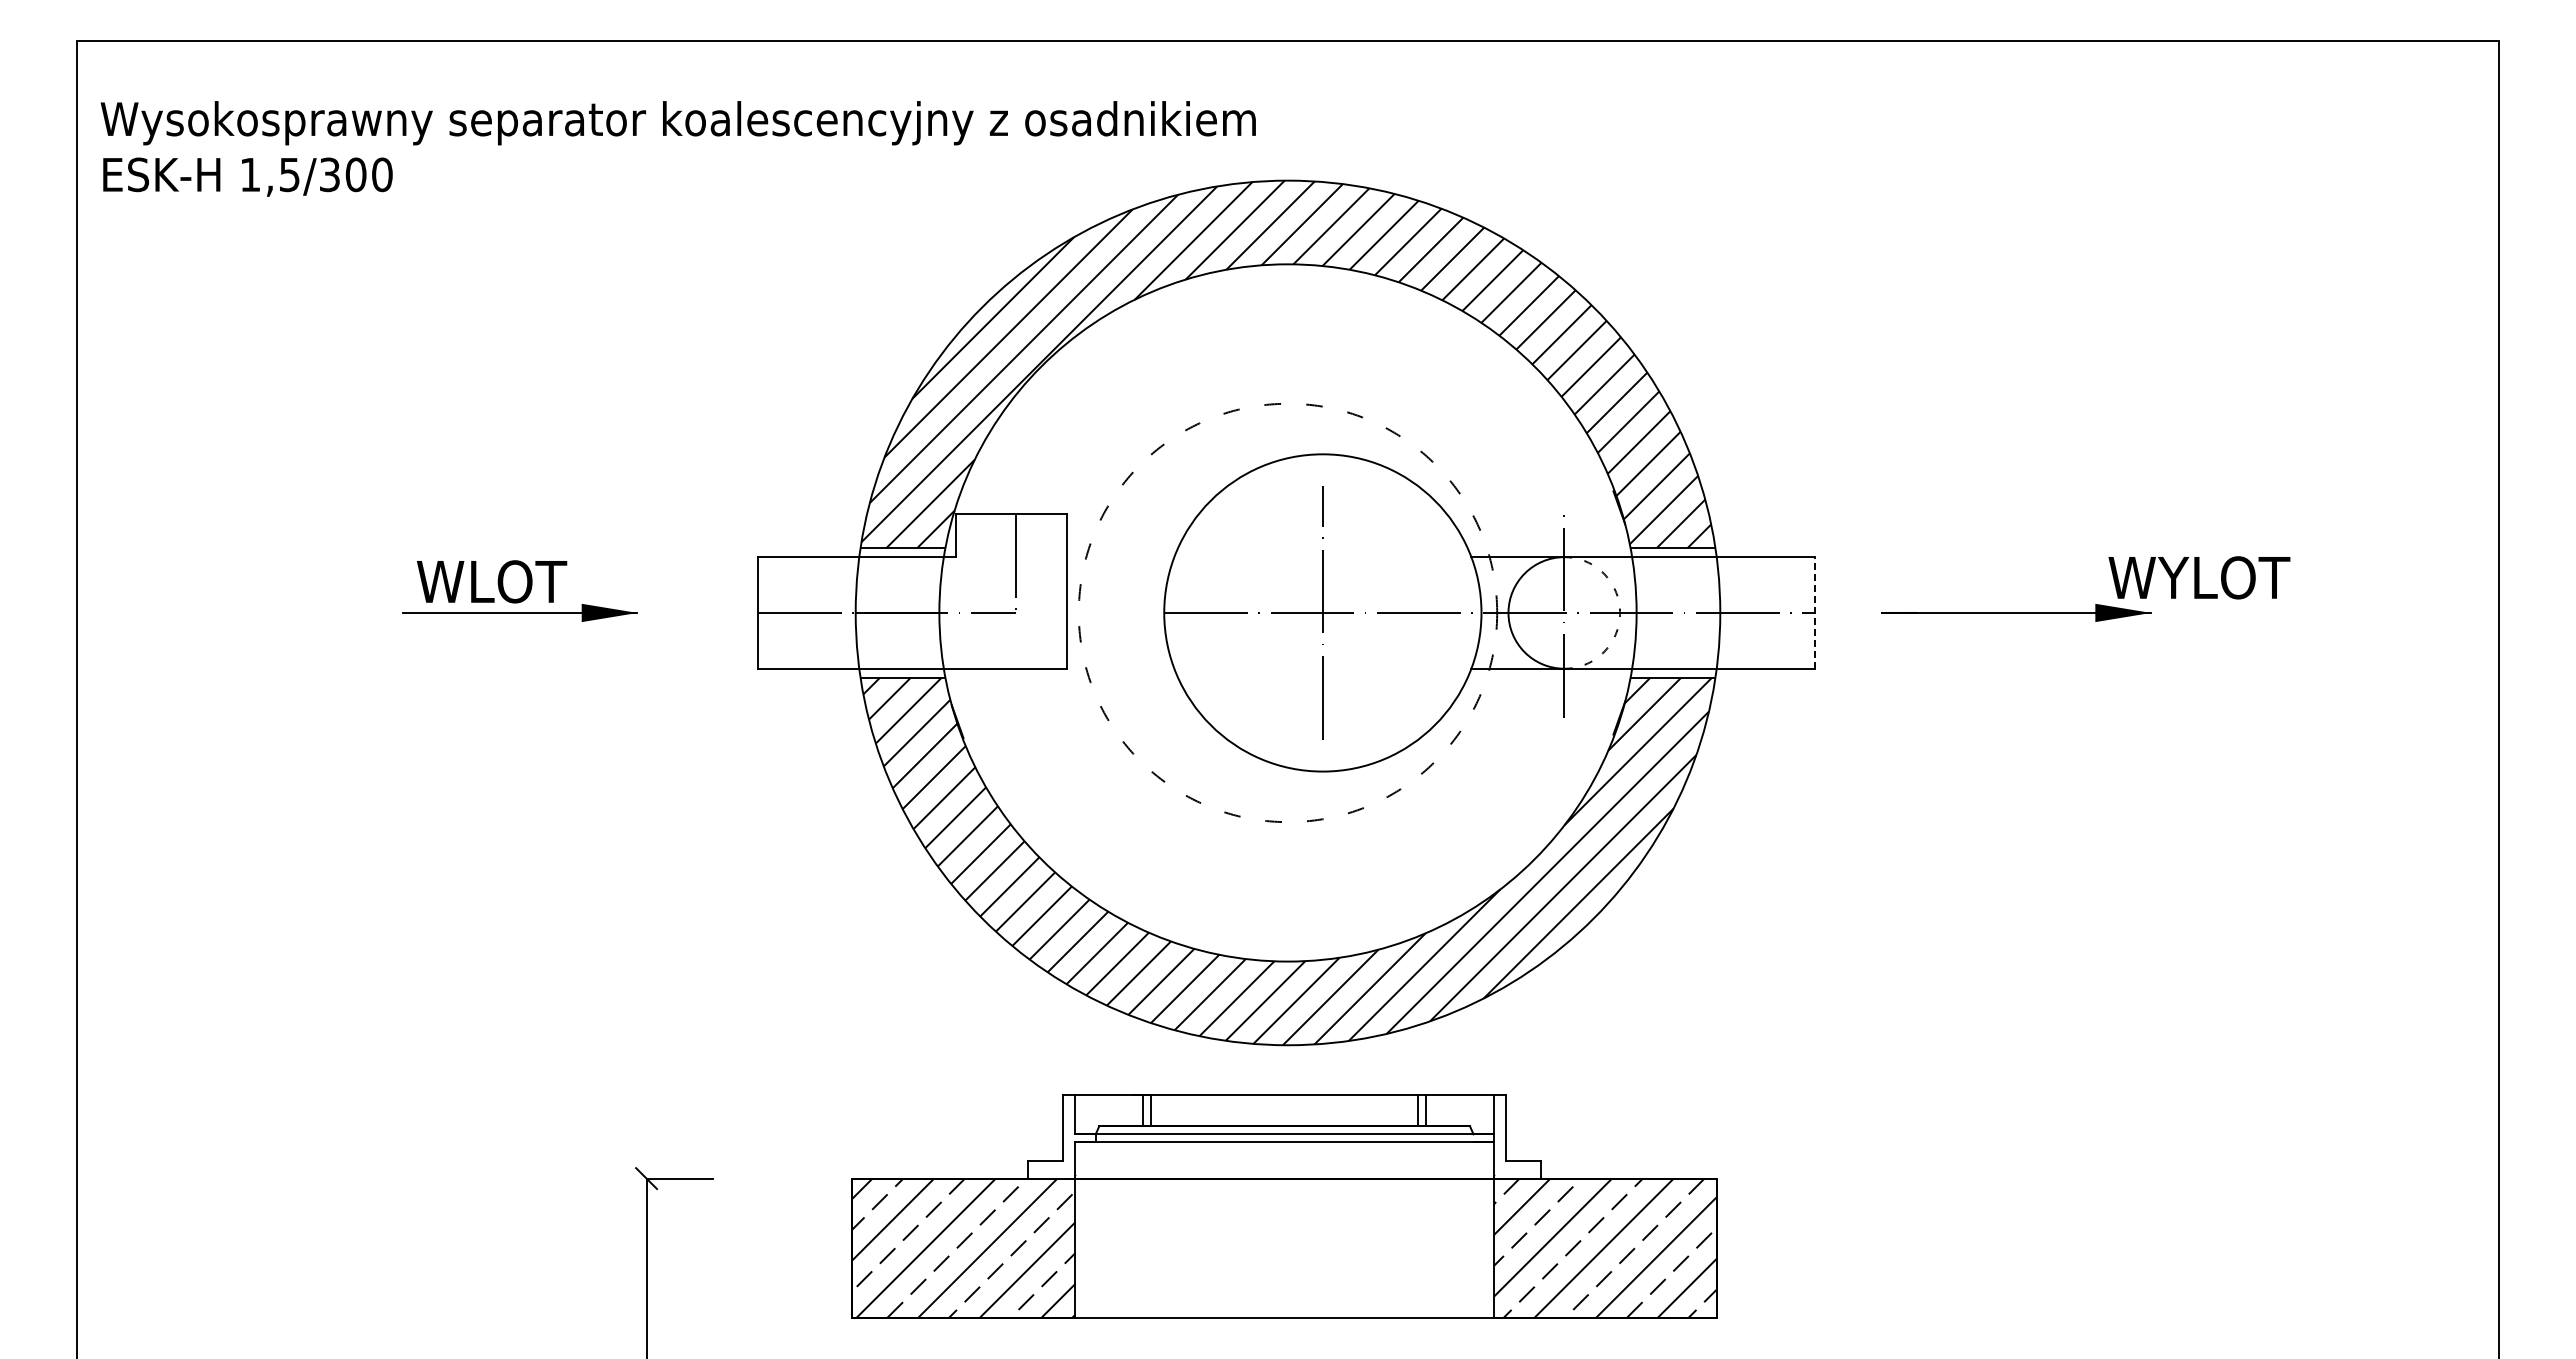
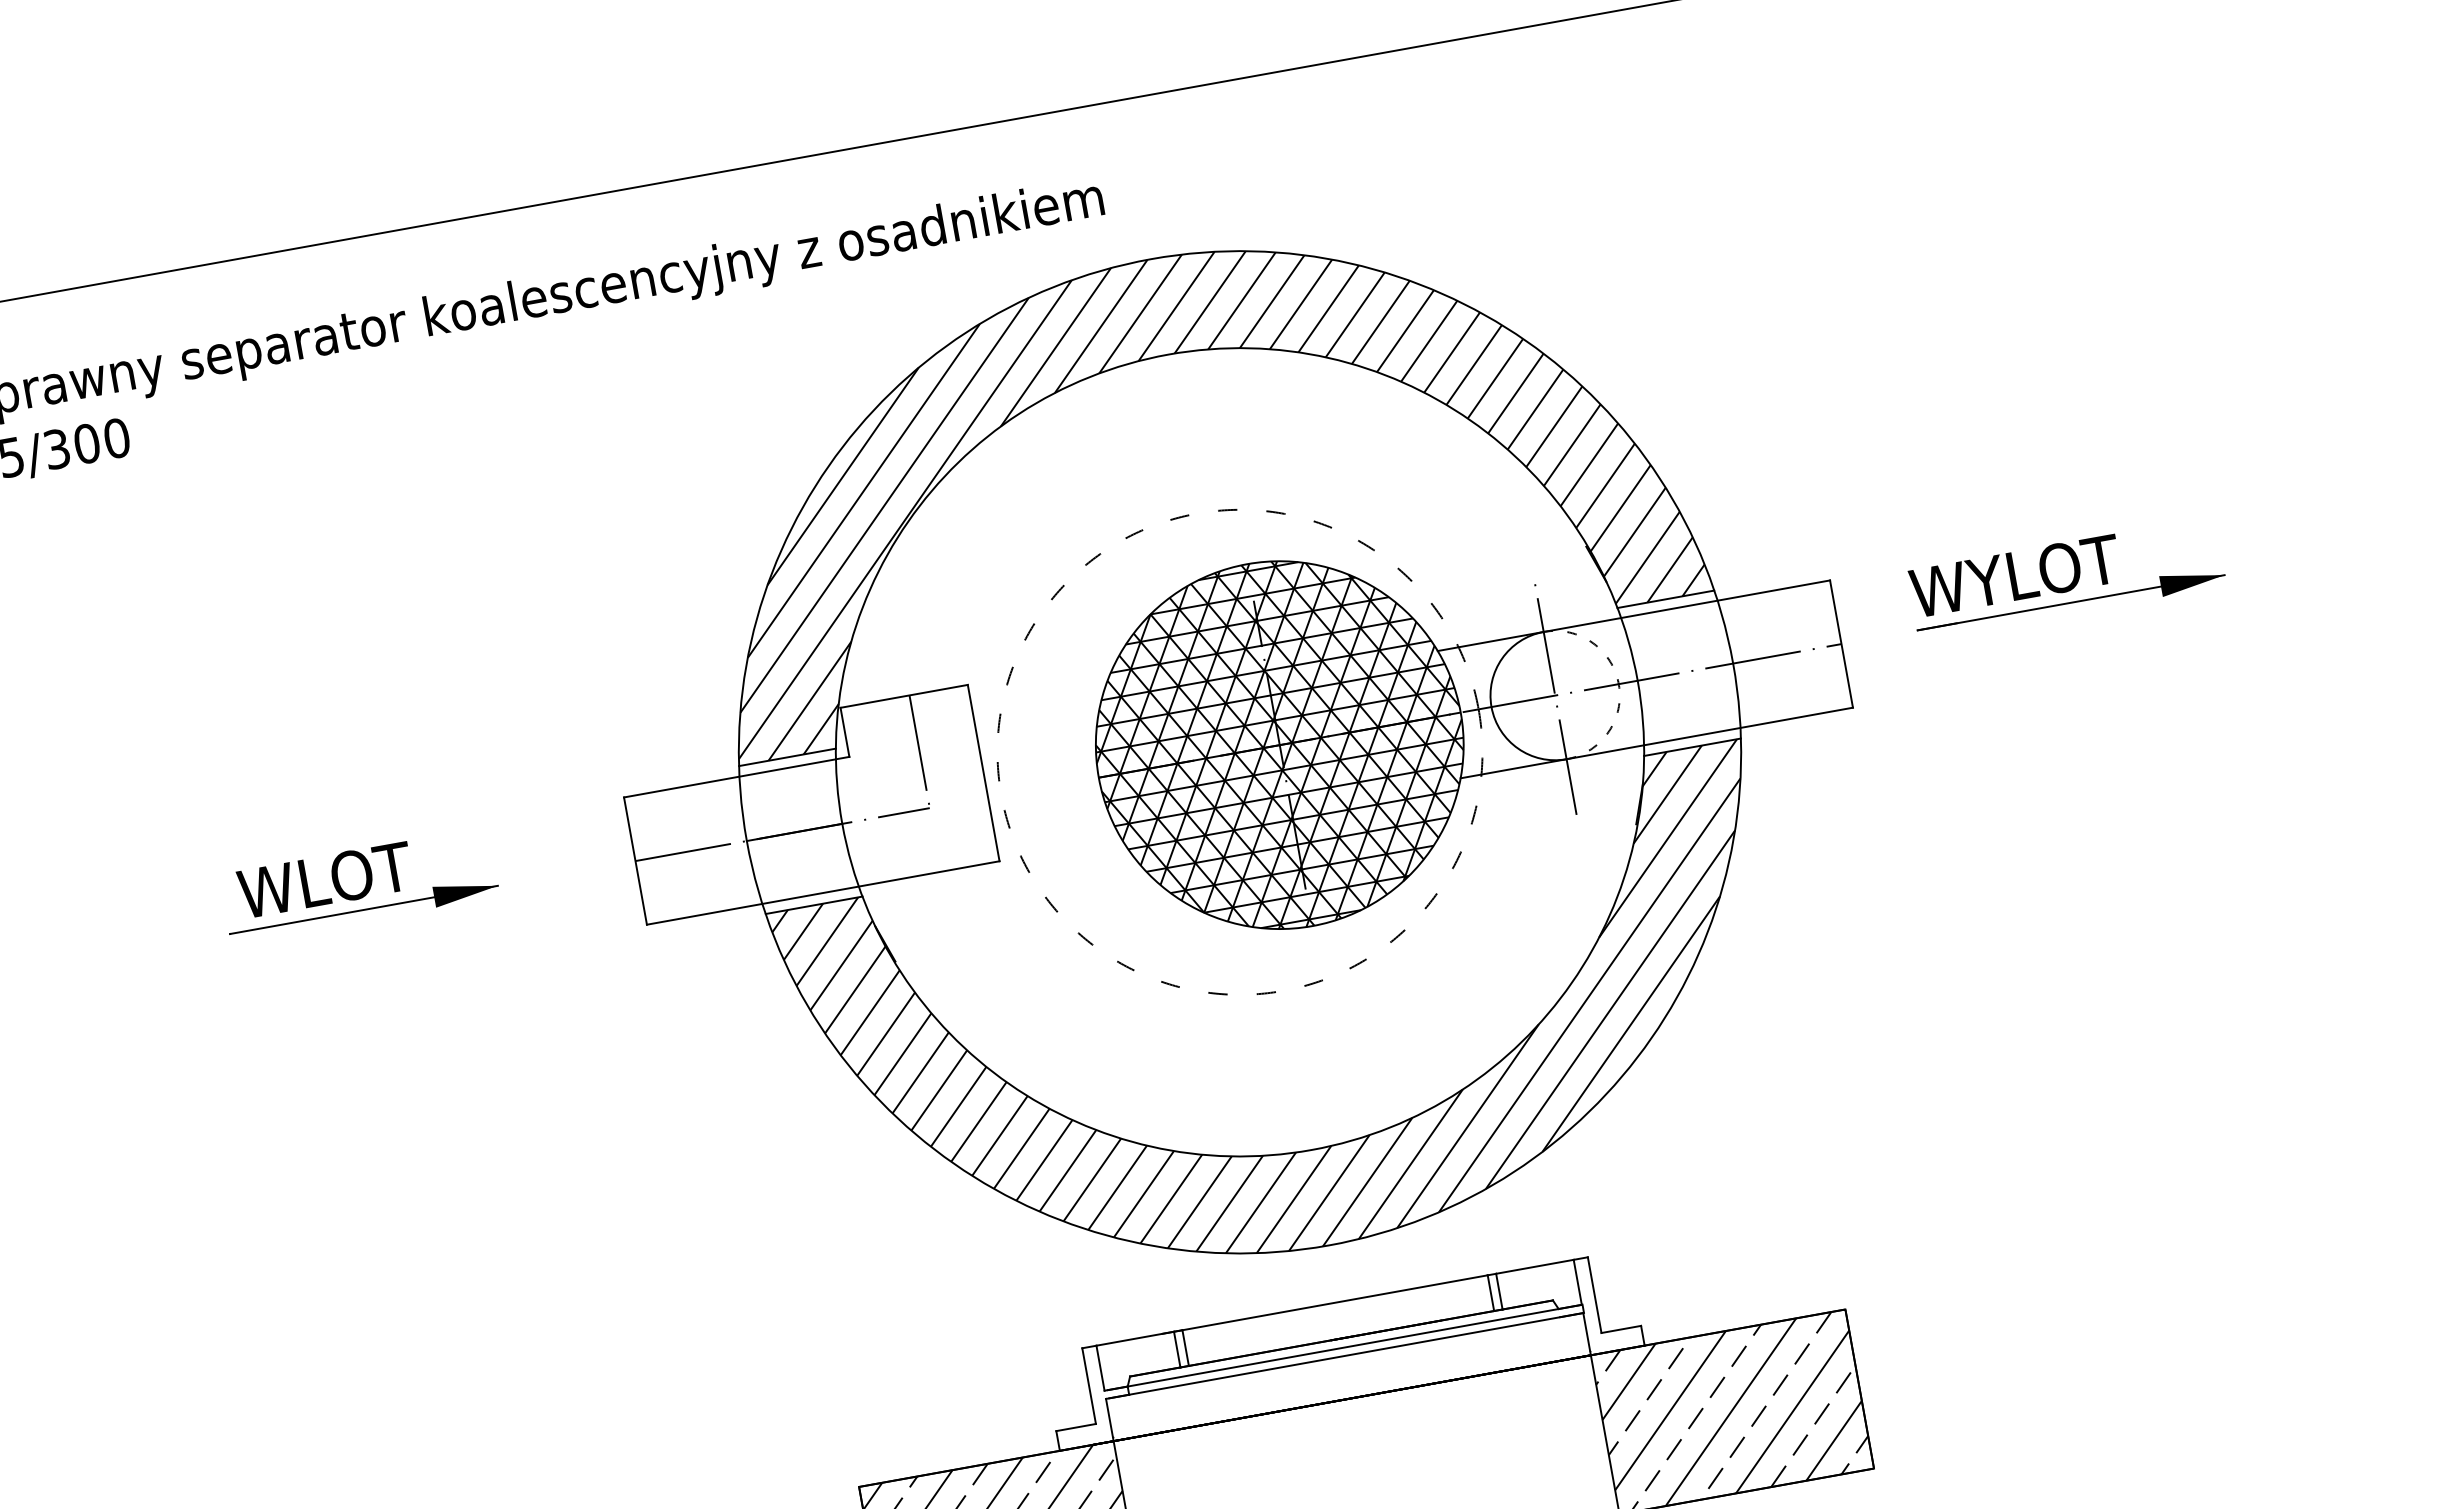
text: (2199, 577) -> (2015, 575), moved
hatch: (1322, 612) -> (1279, 744), added
line: (1815, 612) -> (1841, 643), dashed -> solid

